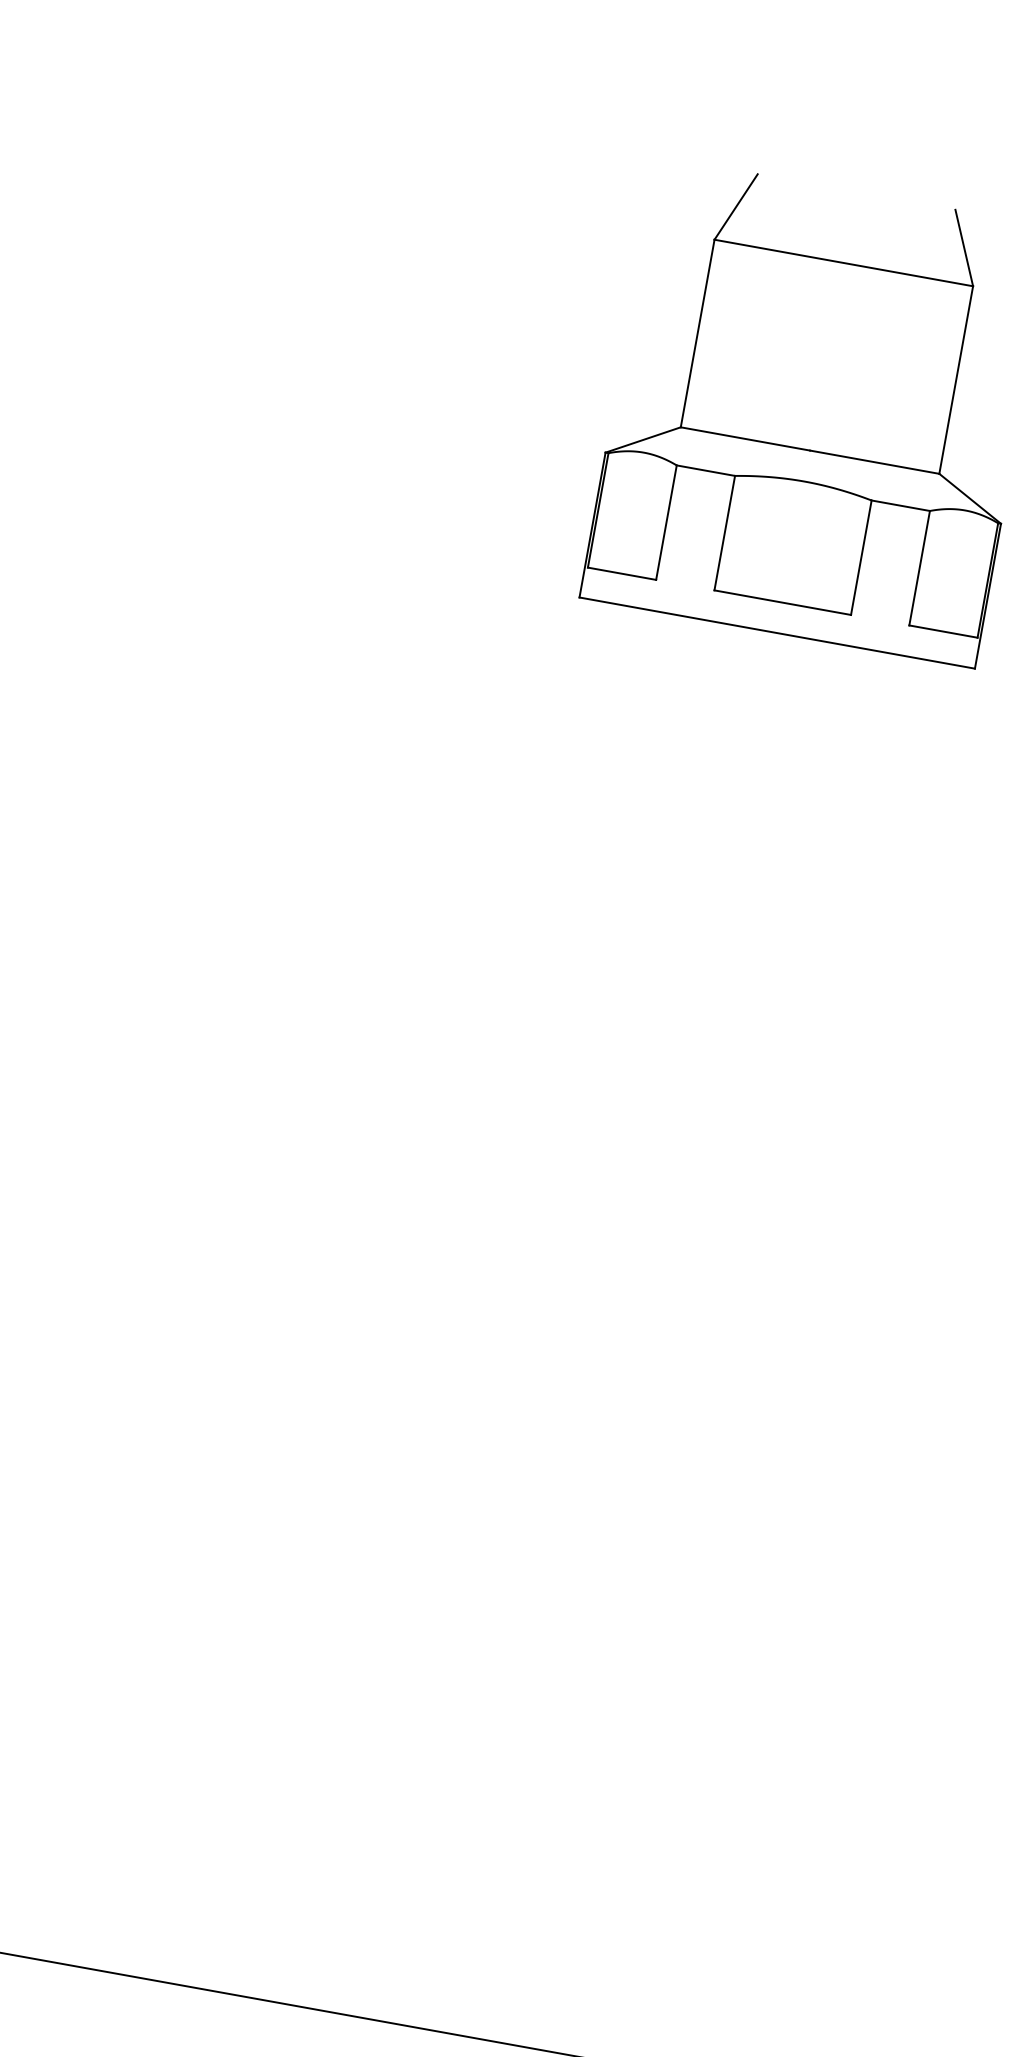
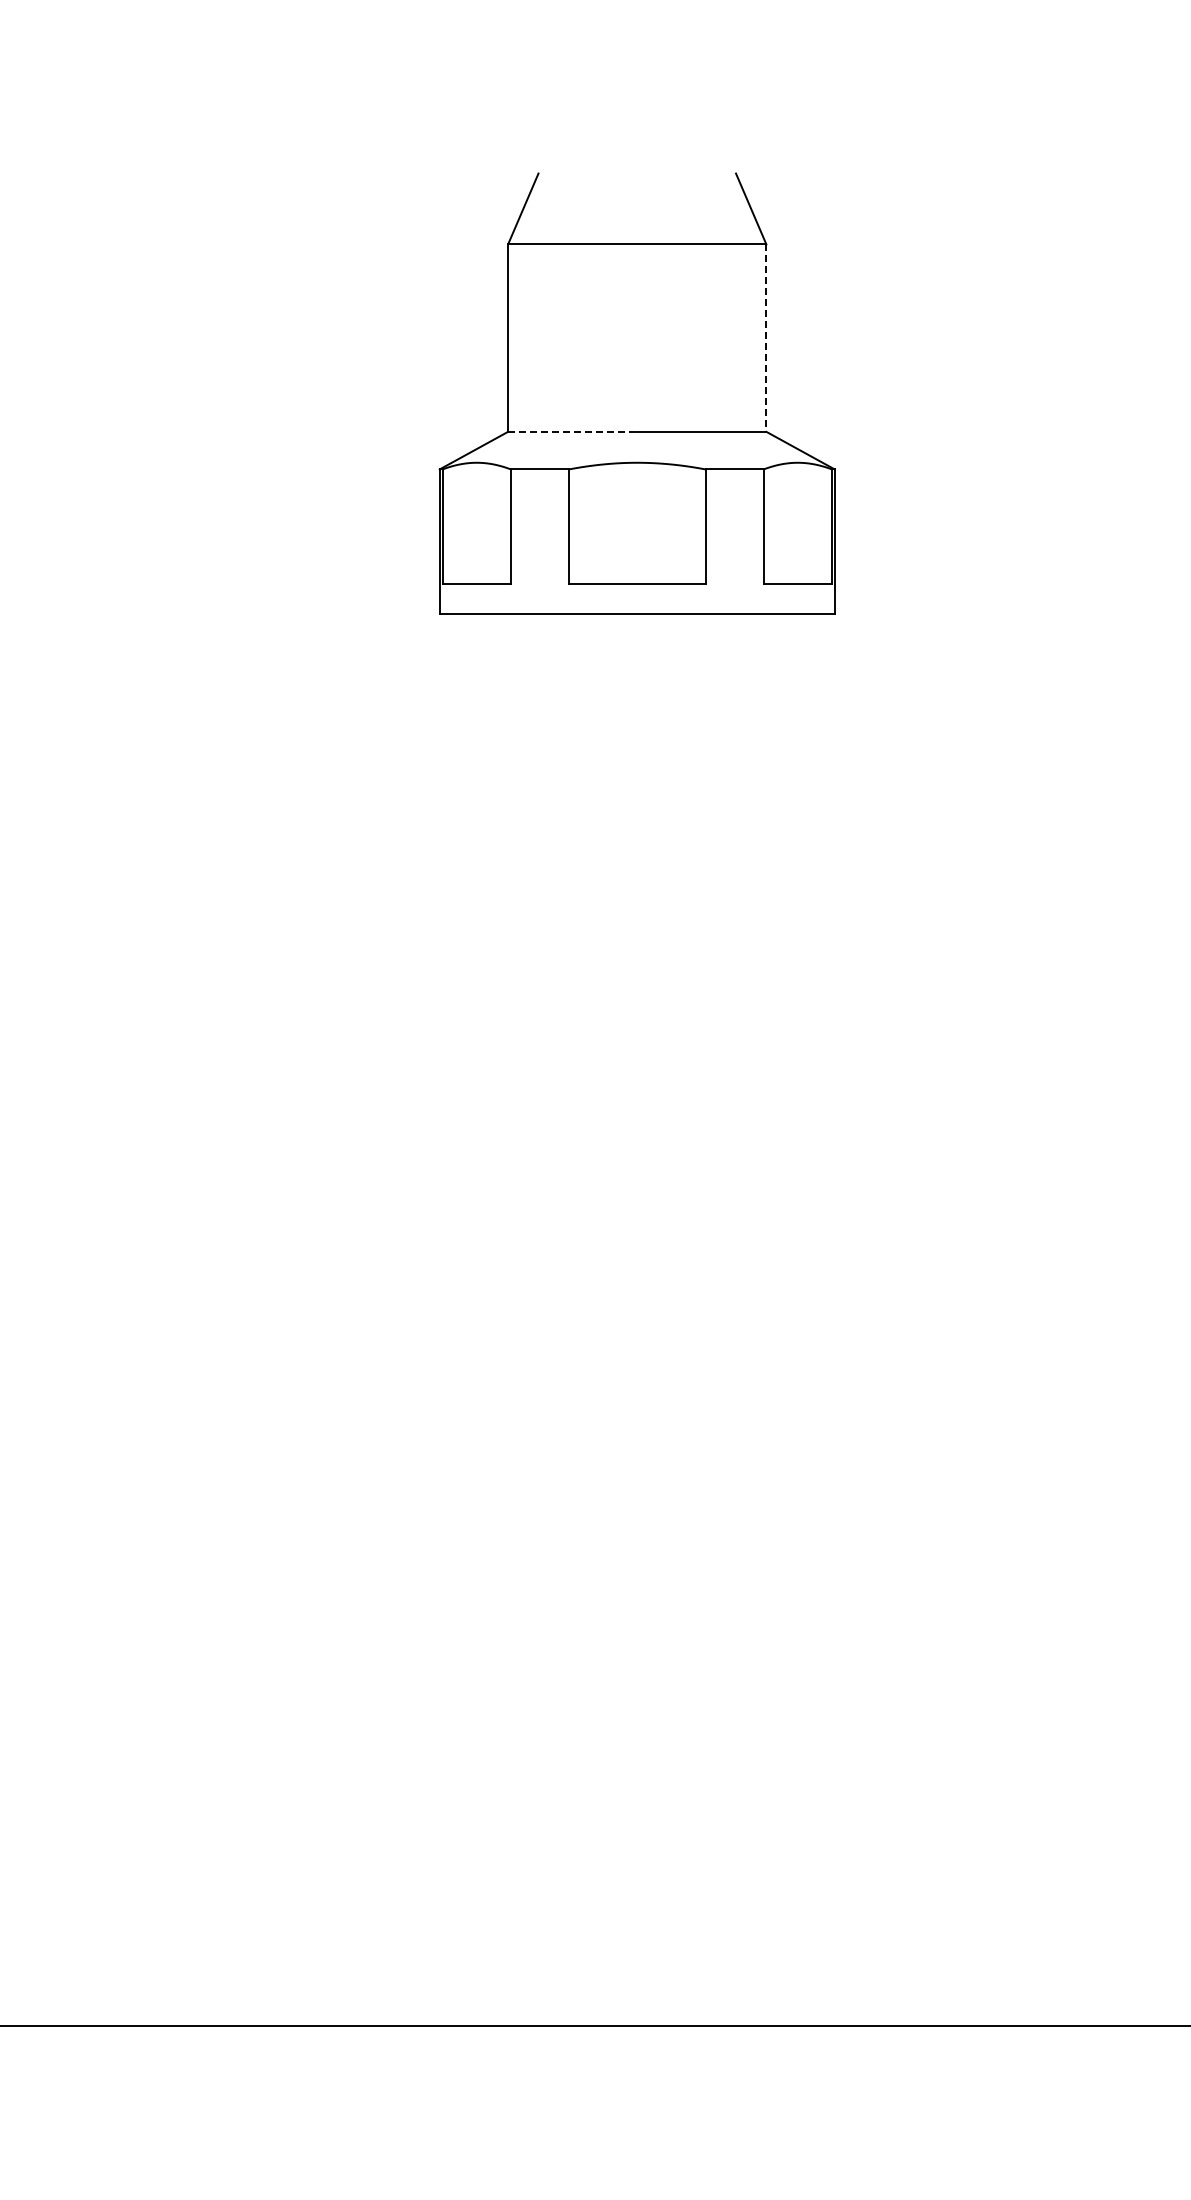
line: (956, 380) -> (766, 338), solid -> dashed
line: (745, 438) -> (572, 431), solid -> dashed

